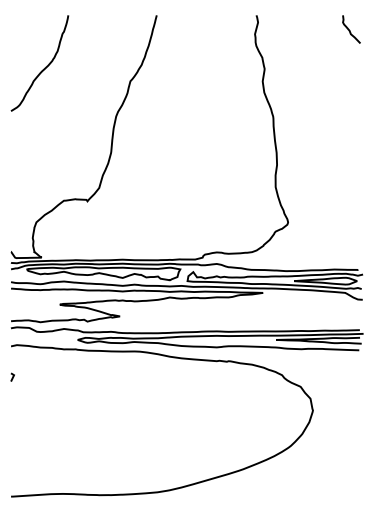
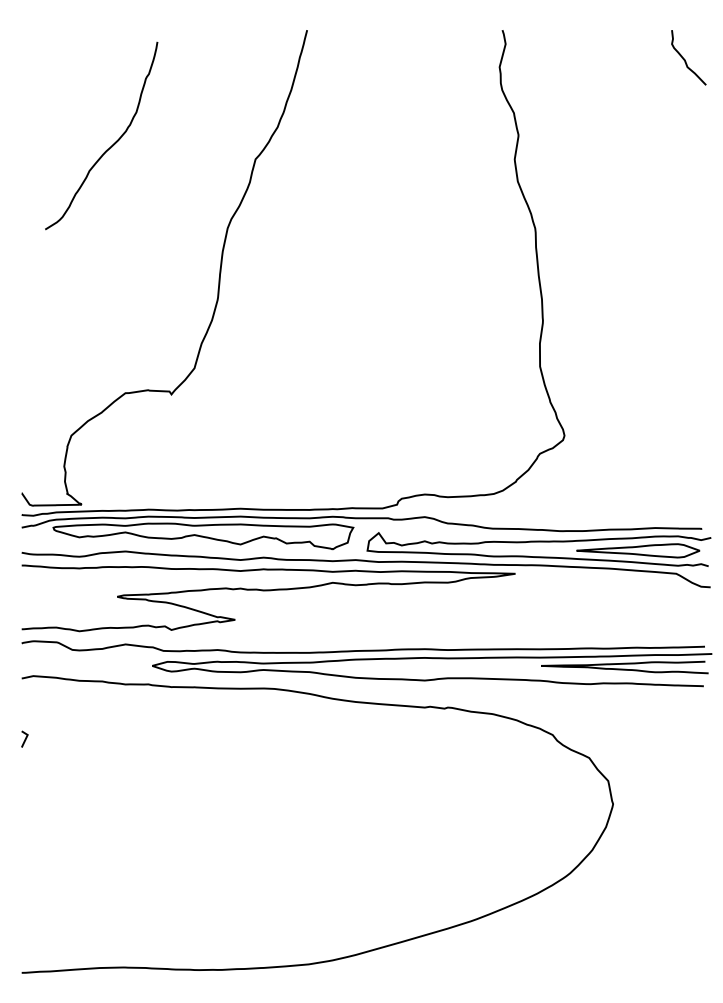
curve: (44, 67) -> (110, 144), moved

